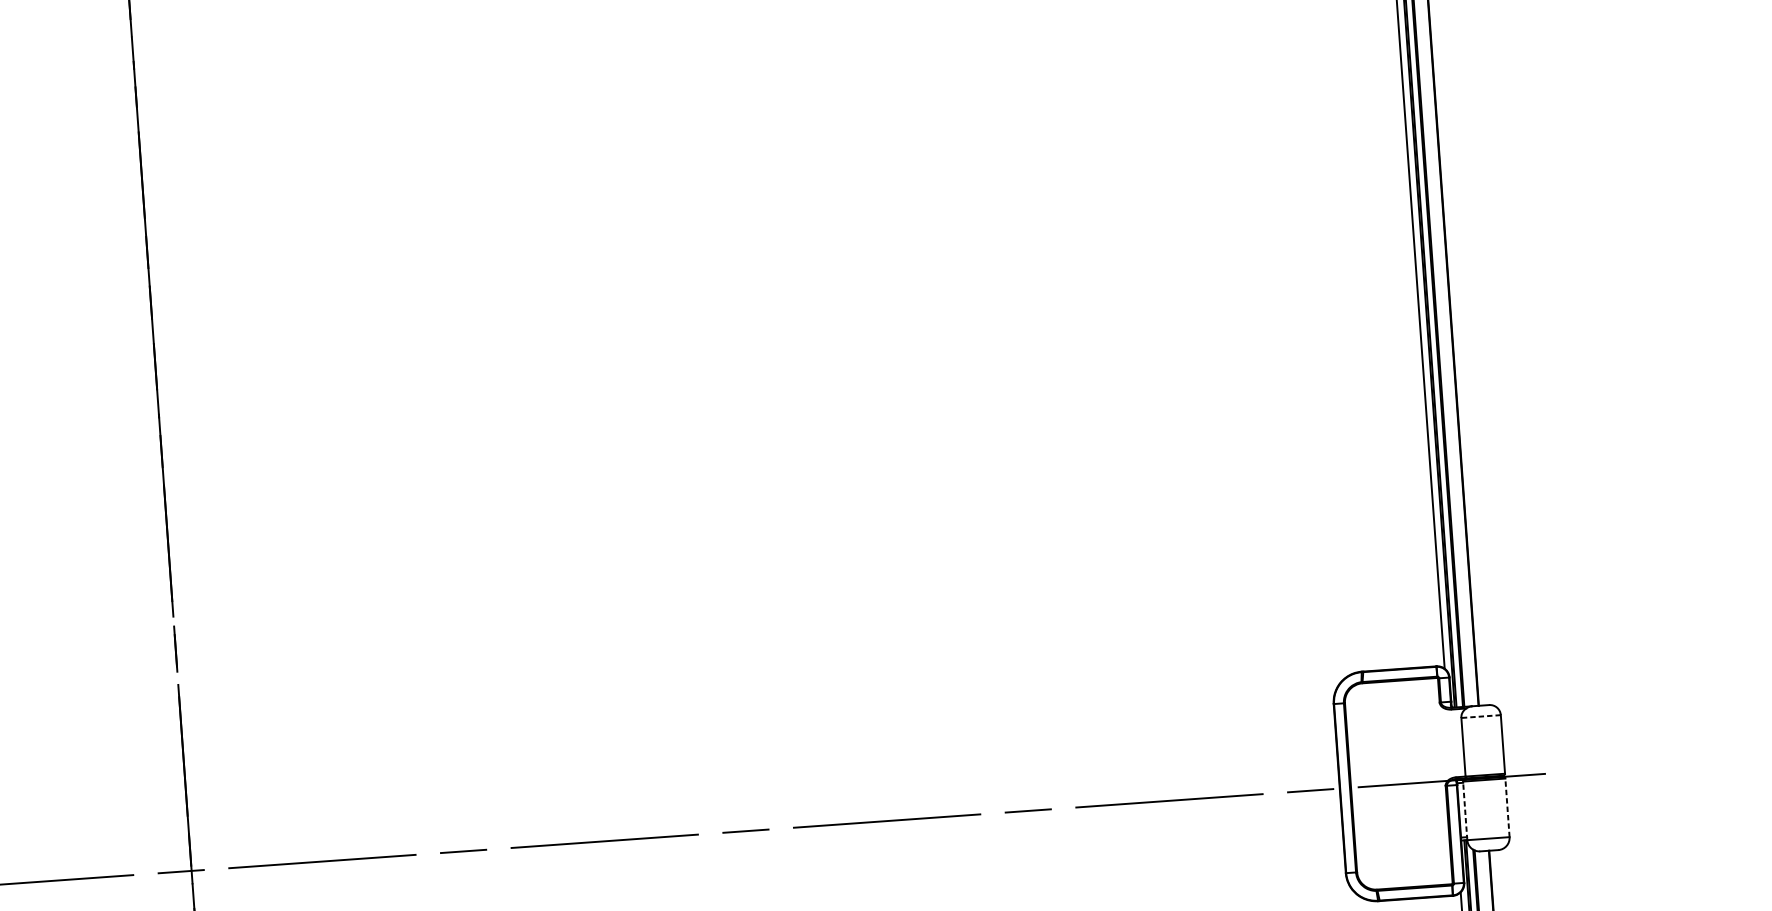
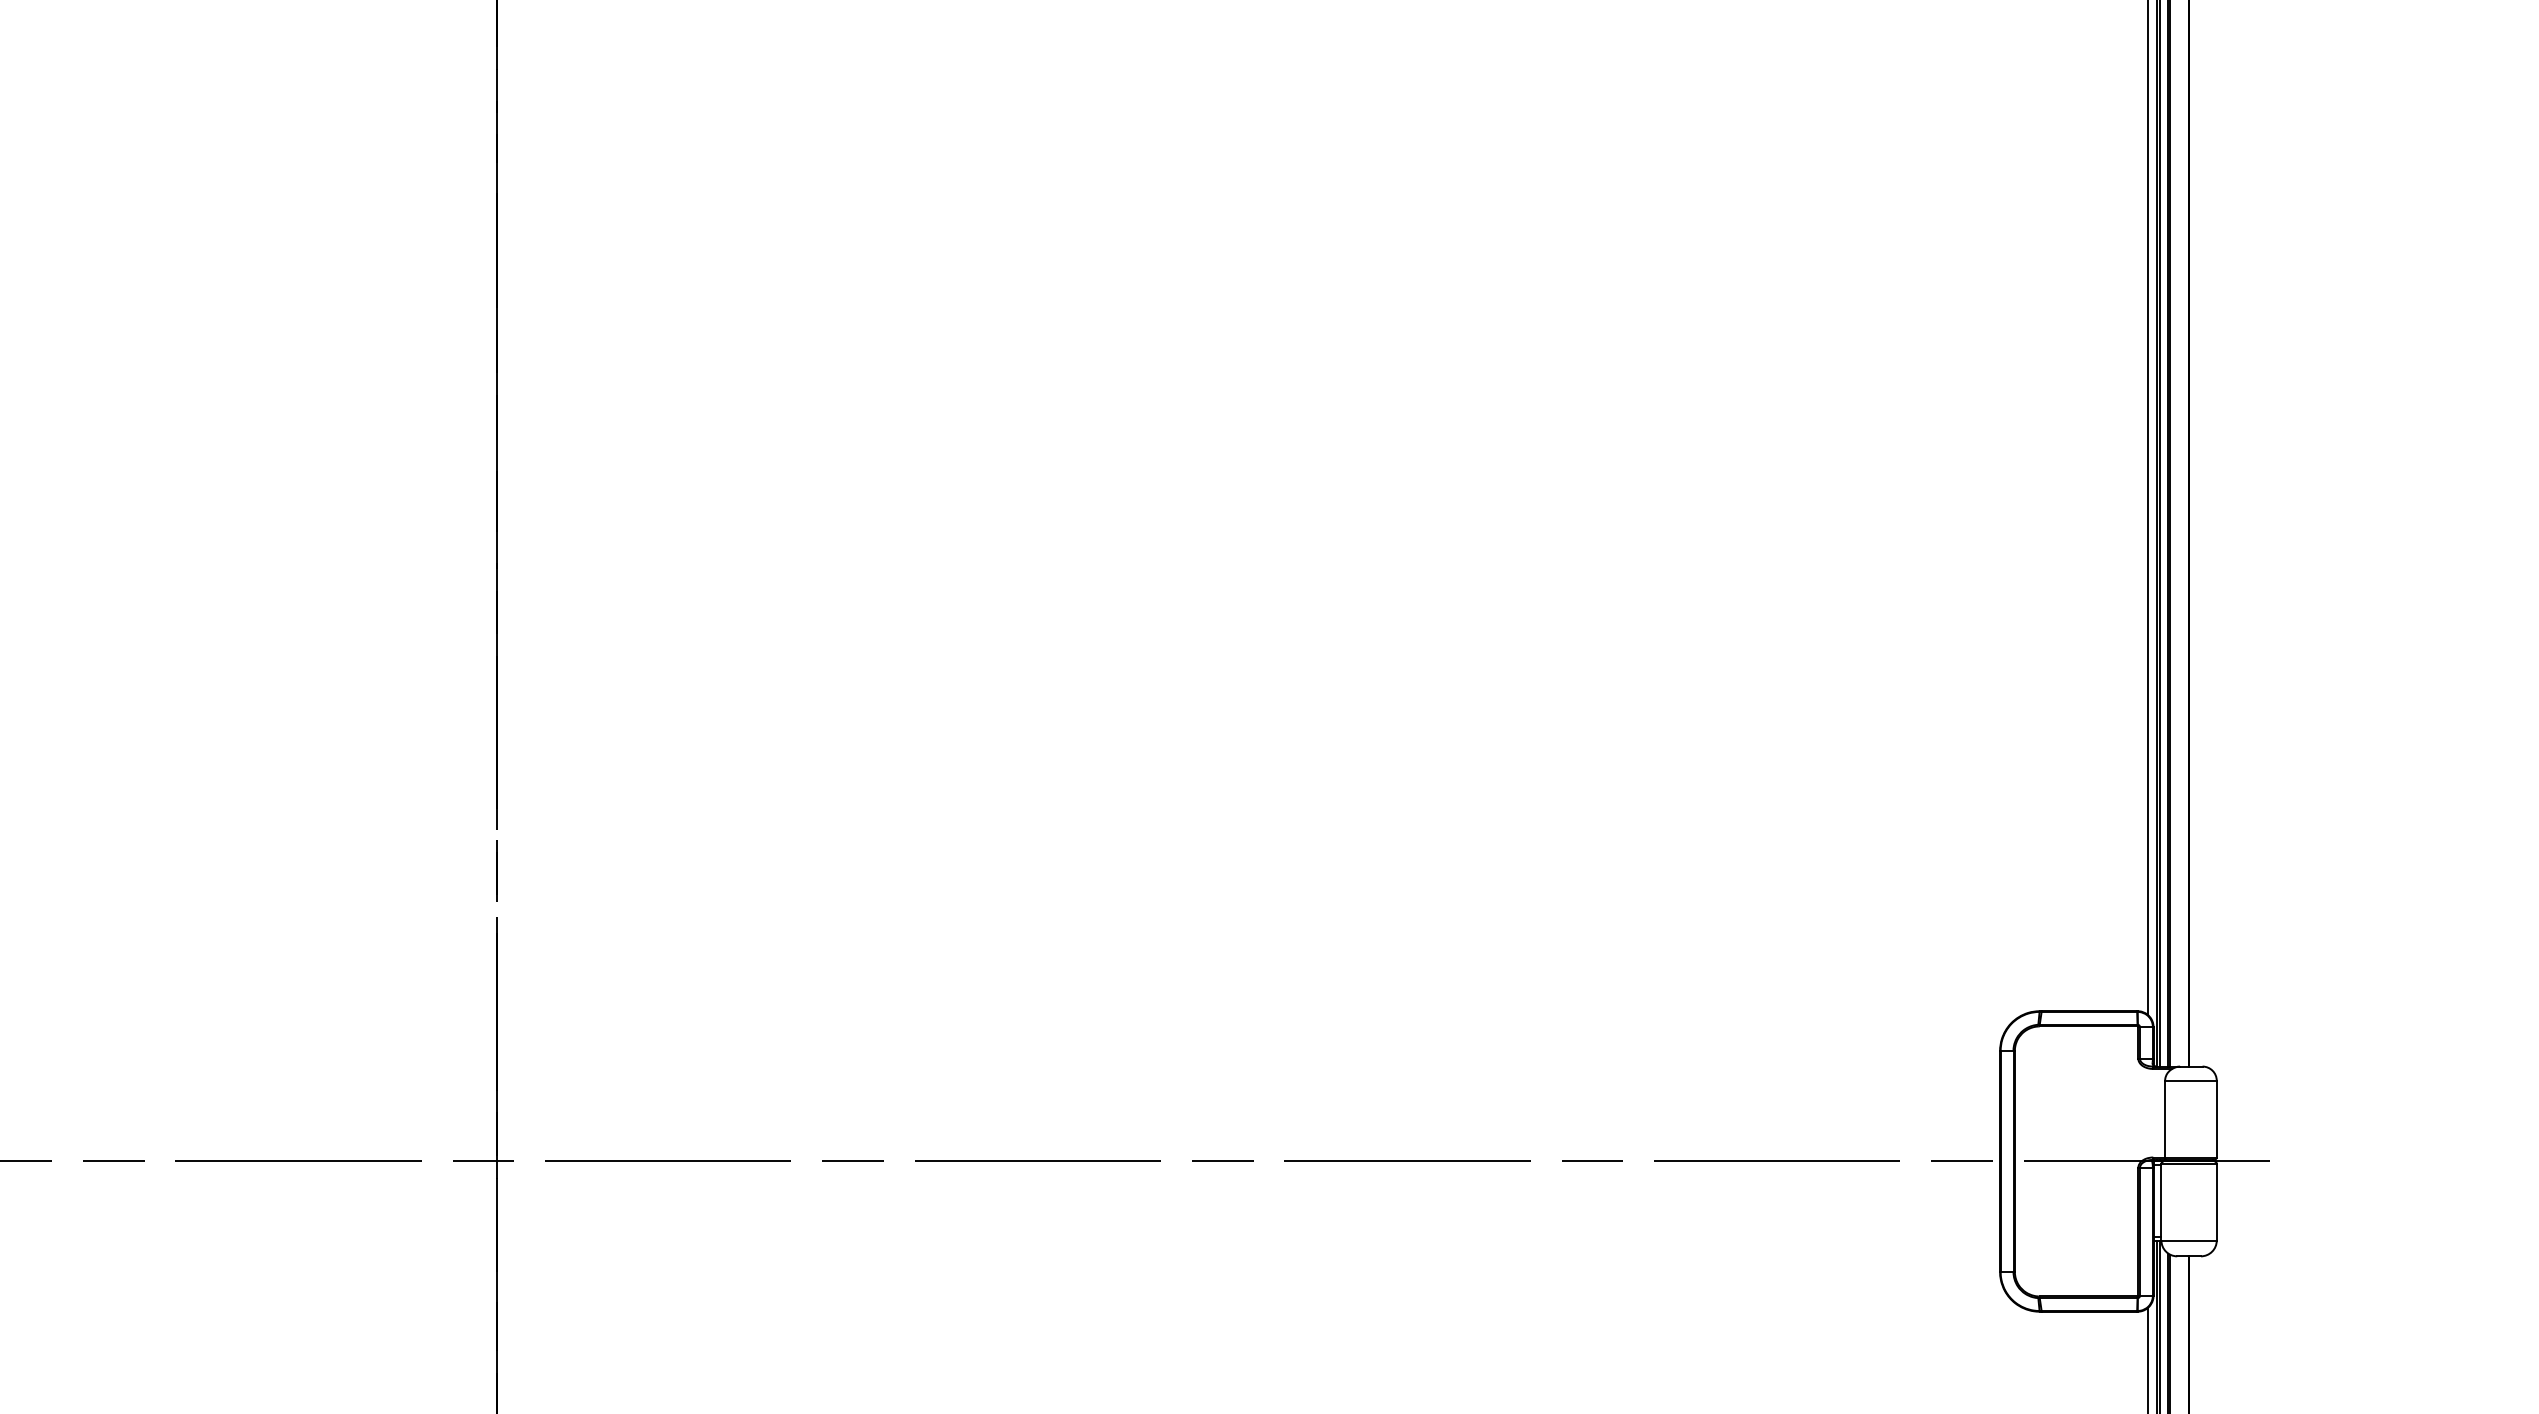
line: (1480, 716) -> (2190, 1080), dashed -> solid
line: (1507, 807) -> (2216, 1201), dashed -> solid
line: (1465, 810) -> (2161, 1201), dashed -> solid

